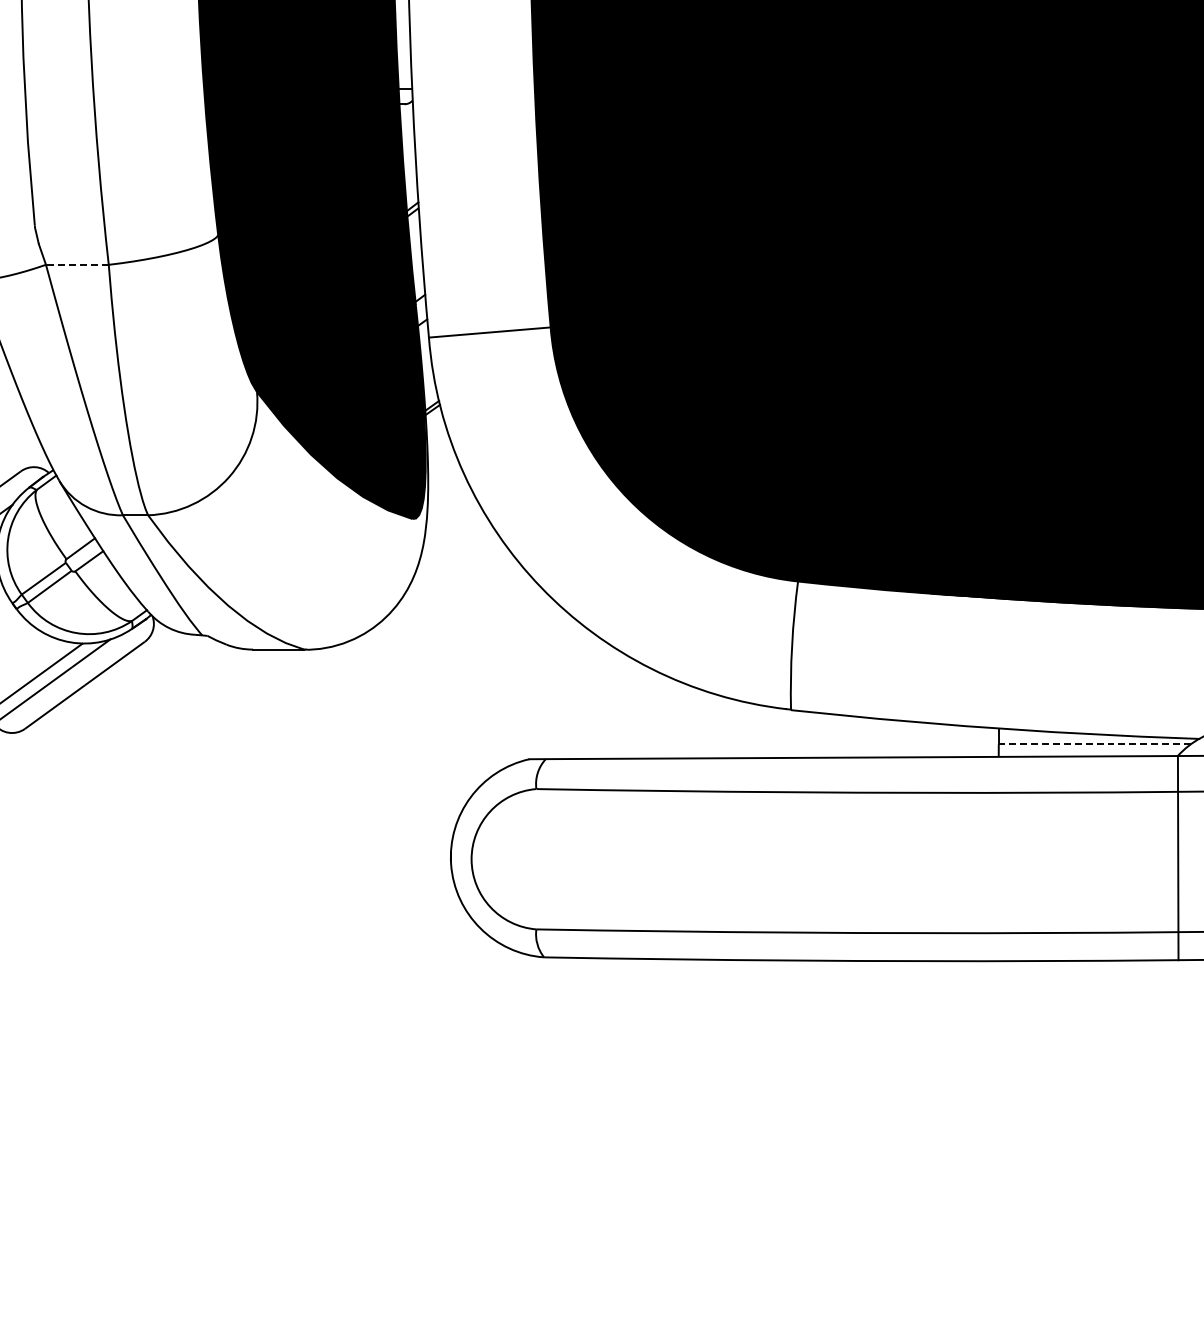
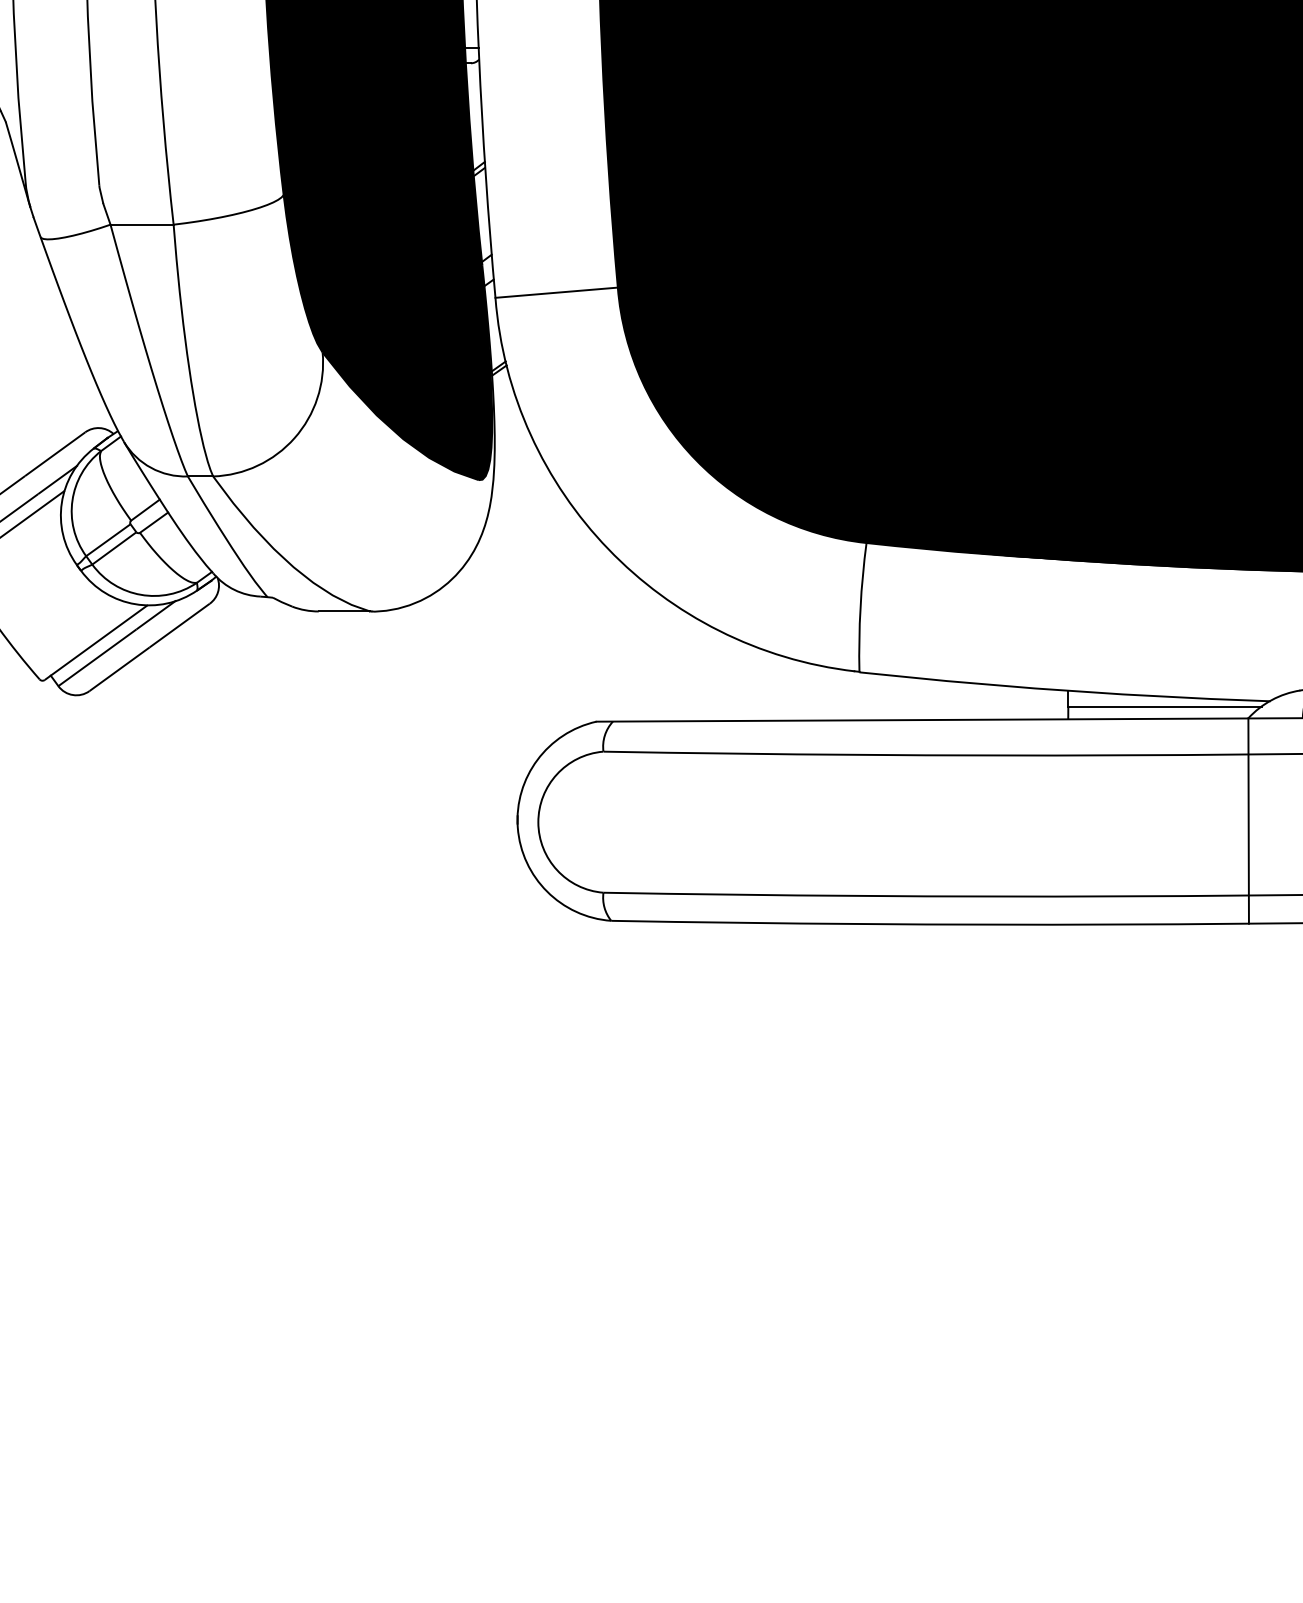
line: (77, 264) -> (142, 224), dashed -> solid
line: (1094, 744) -> (1164, 706), dashed -> solid

